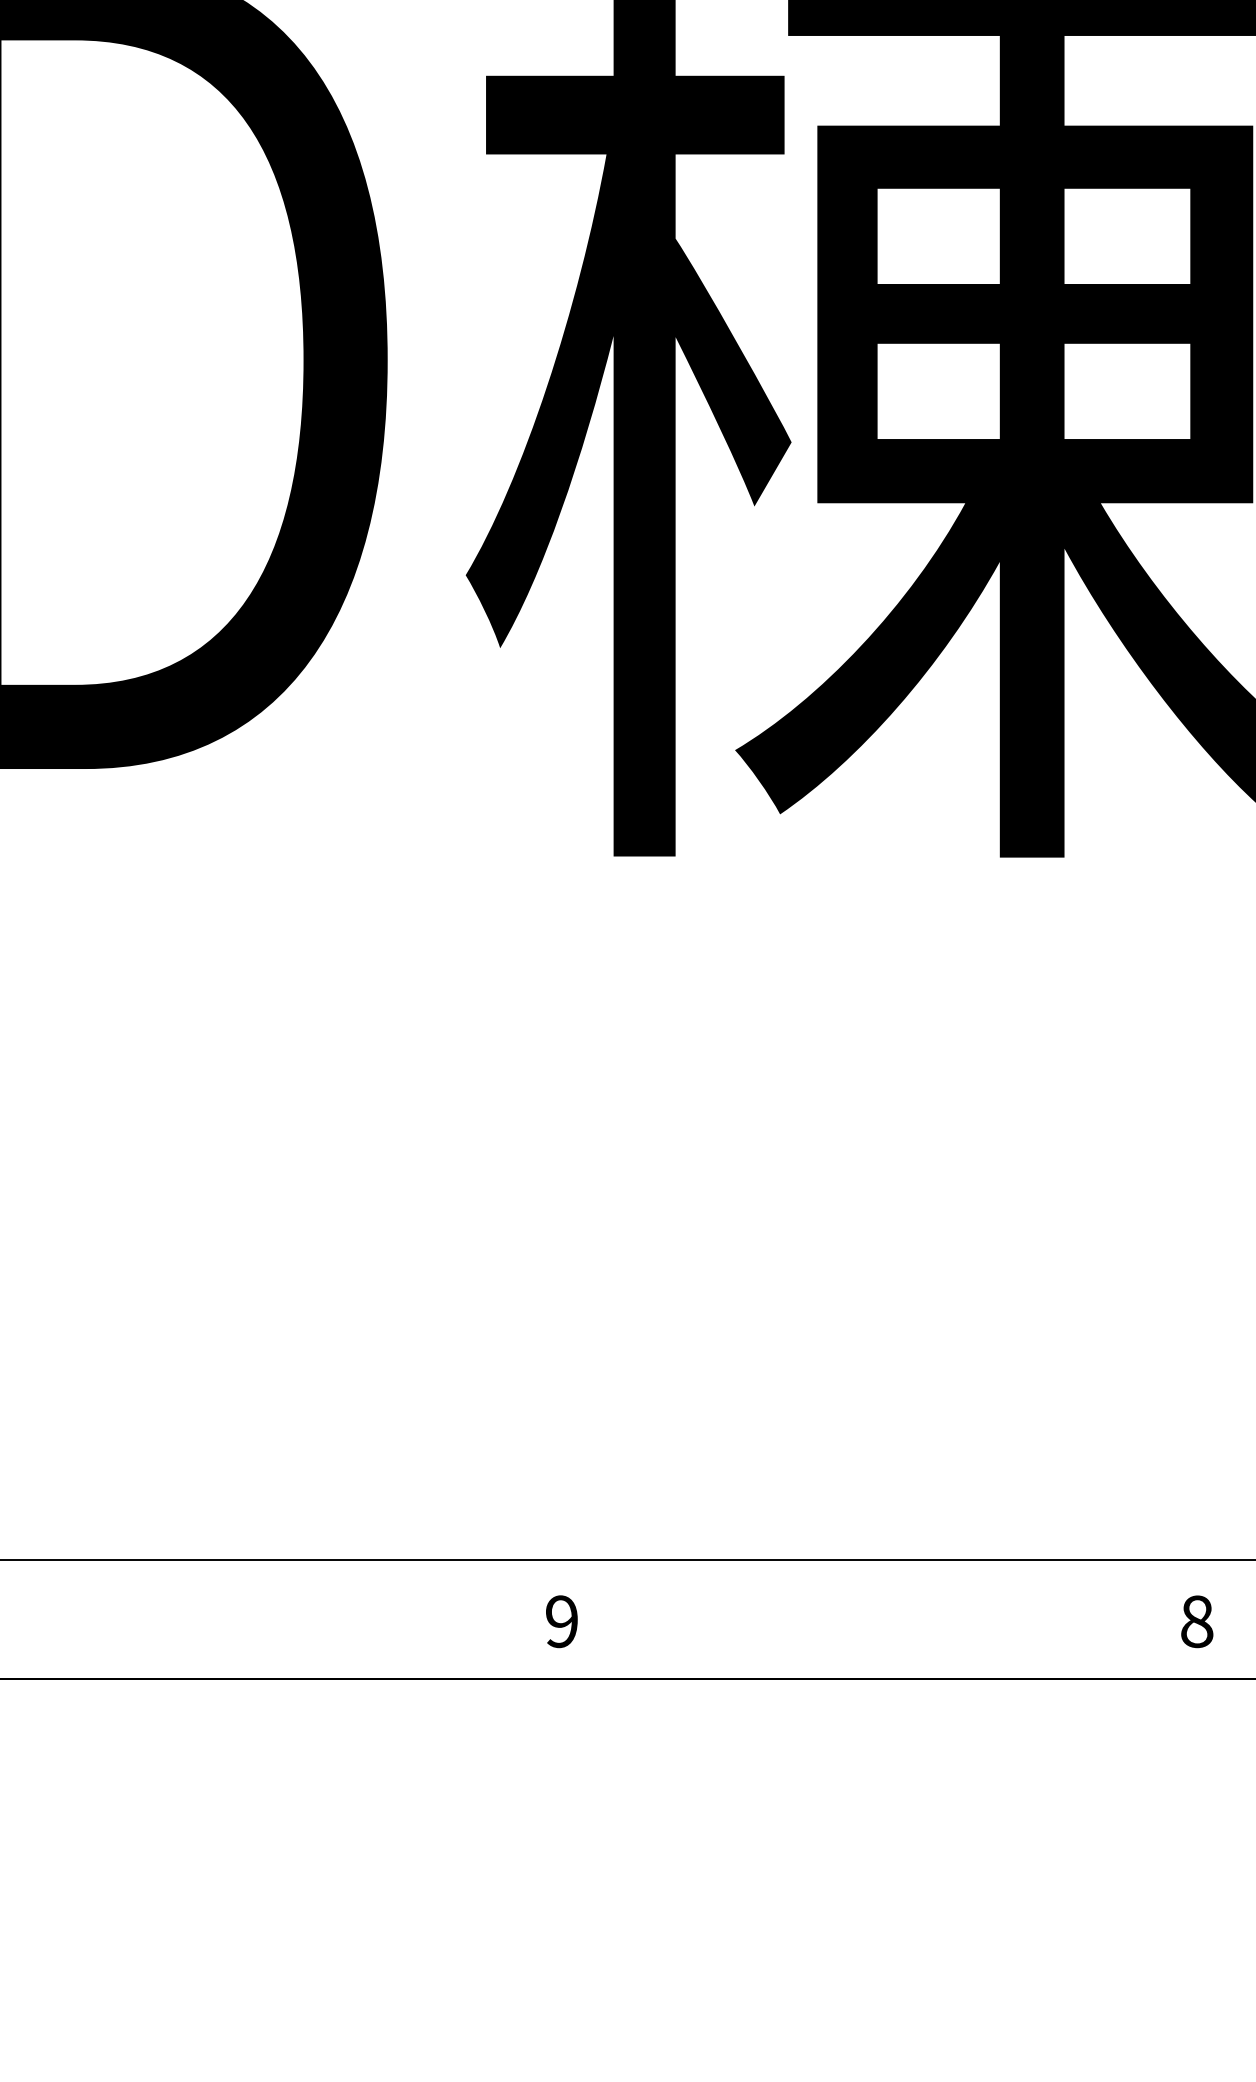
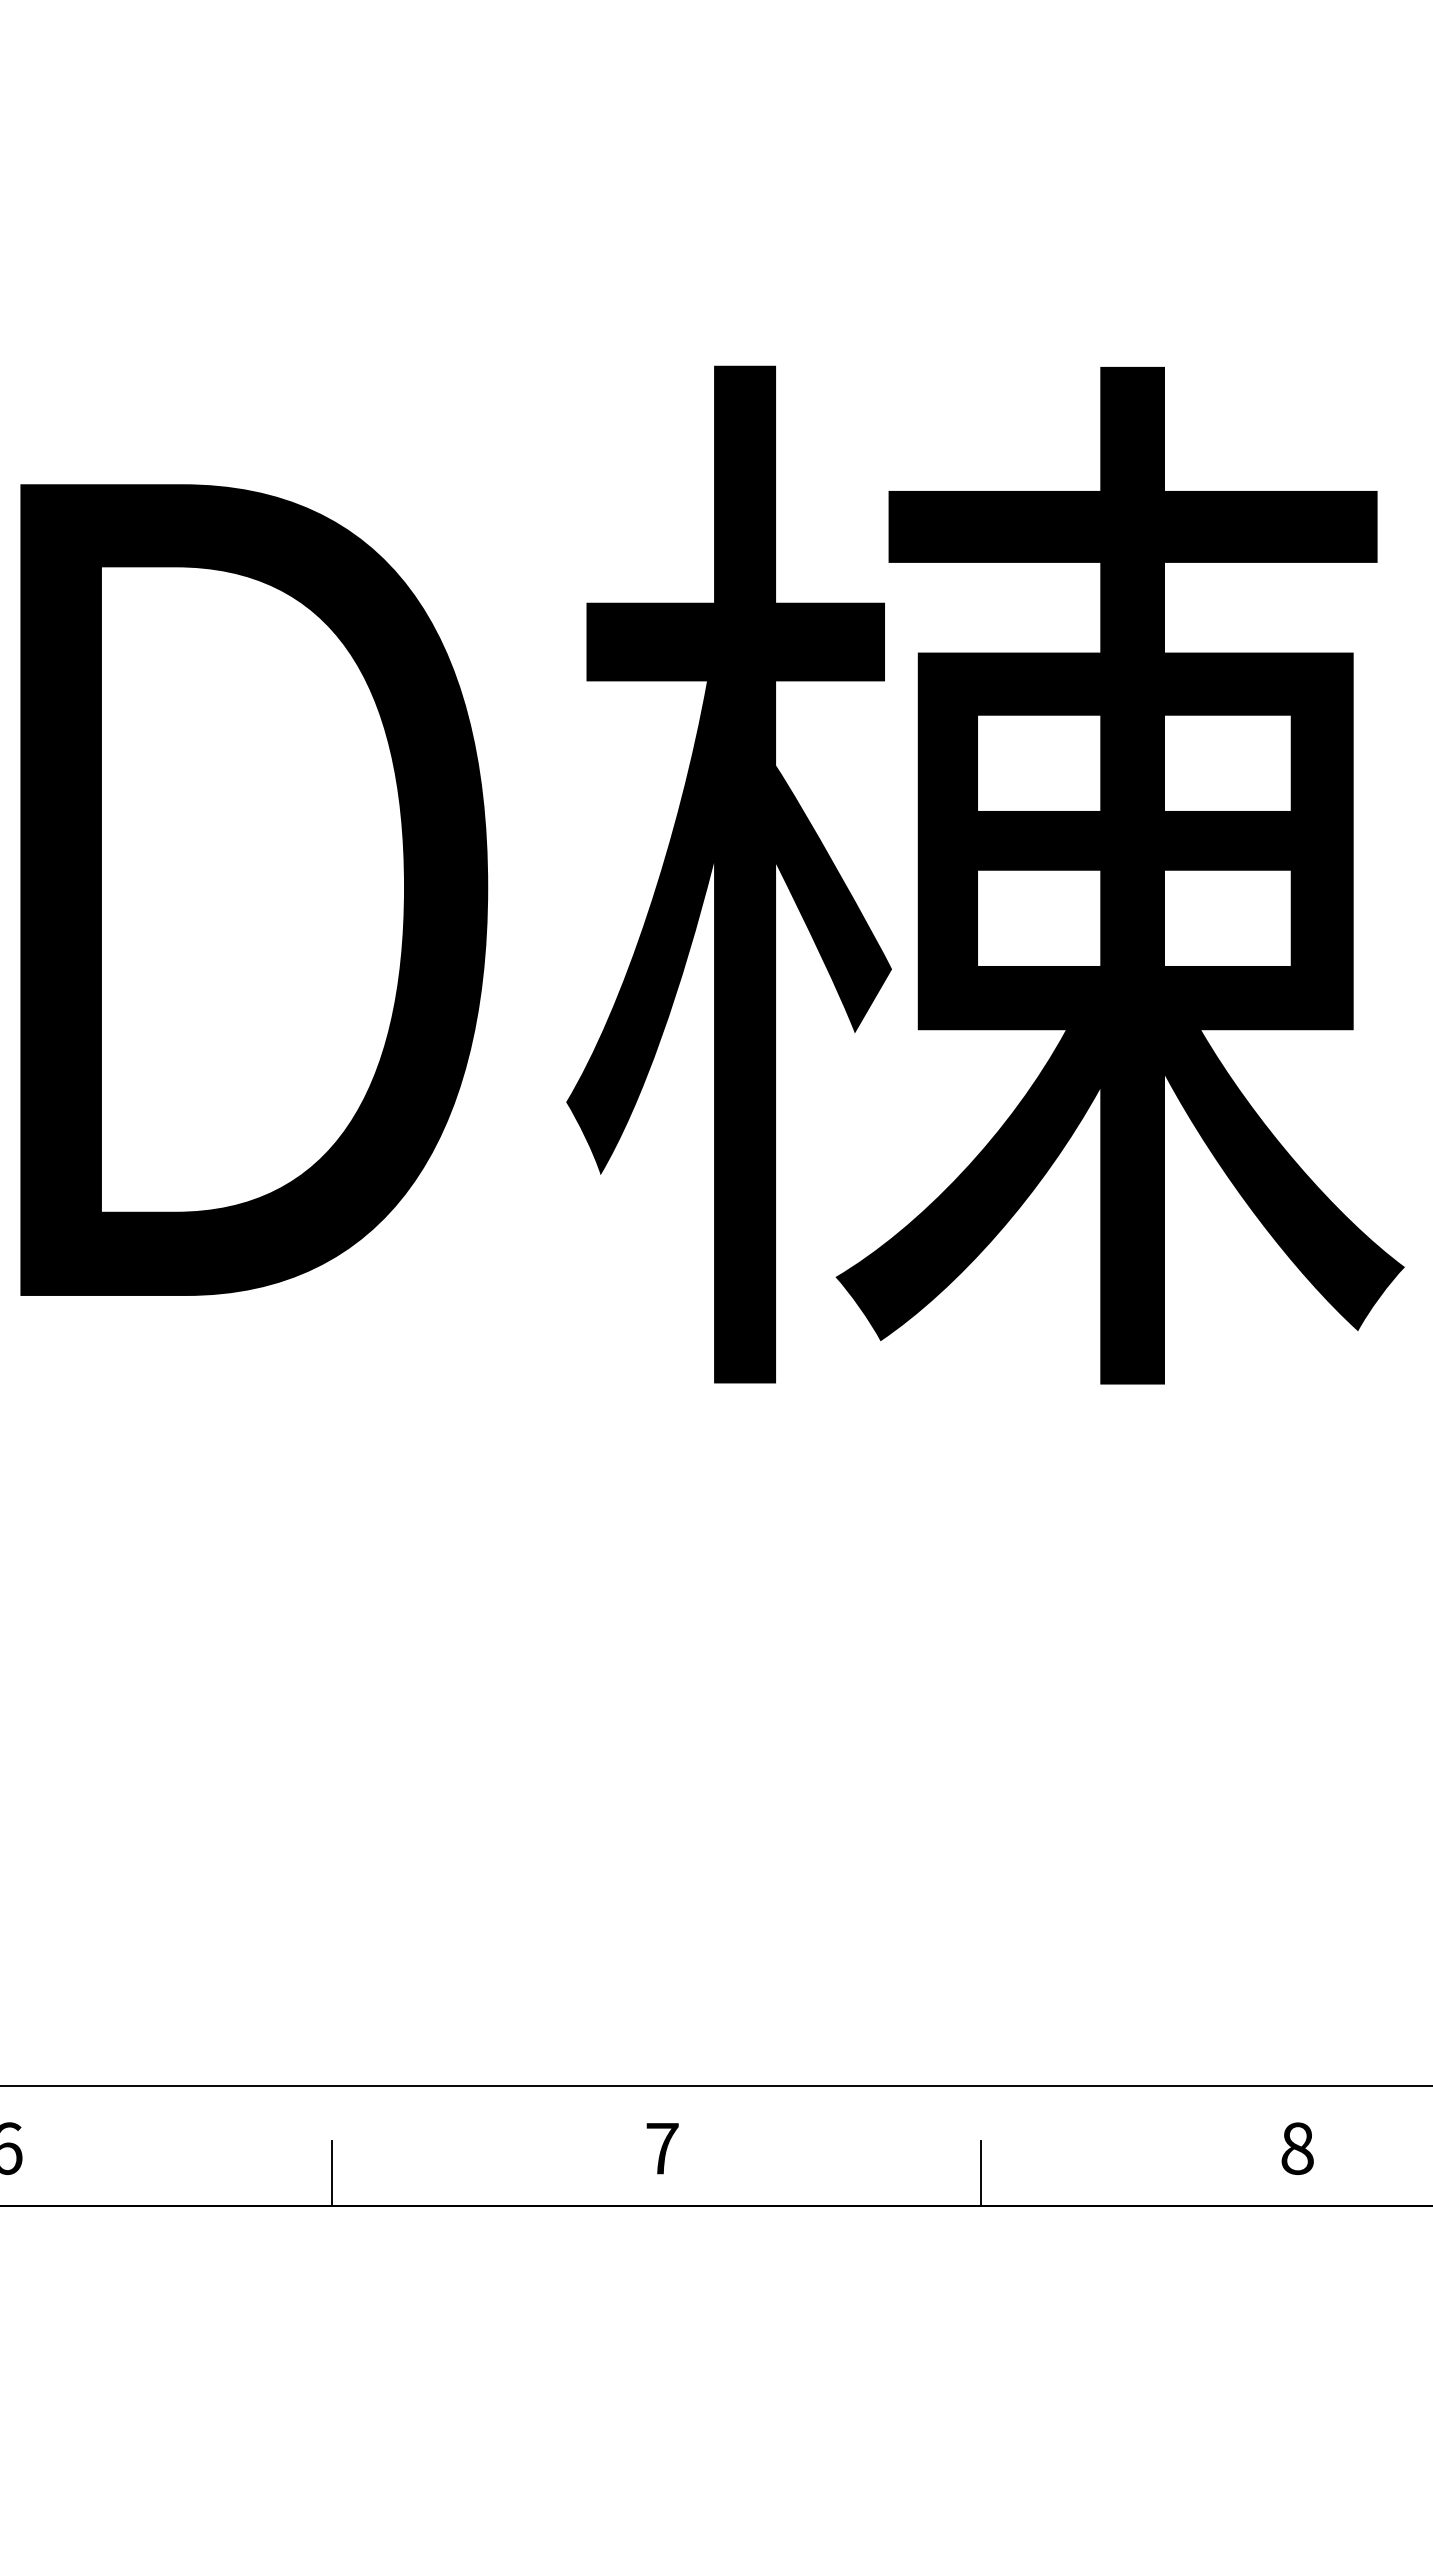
text: (562, 1621) -> (662, 2148), 9 -> 7
line: (231, 1646) -> (331, 2173), added
line: (880, 1646) -> (980, 2173), added

